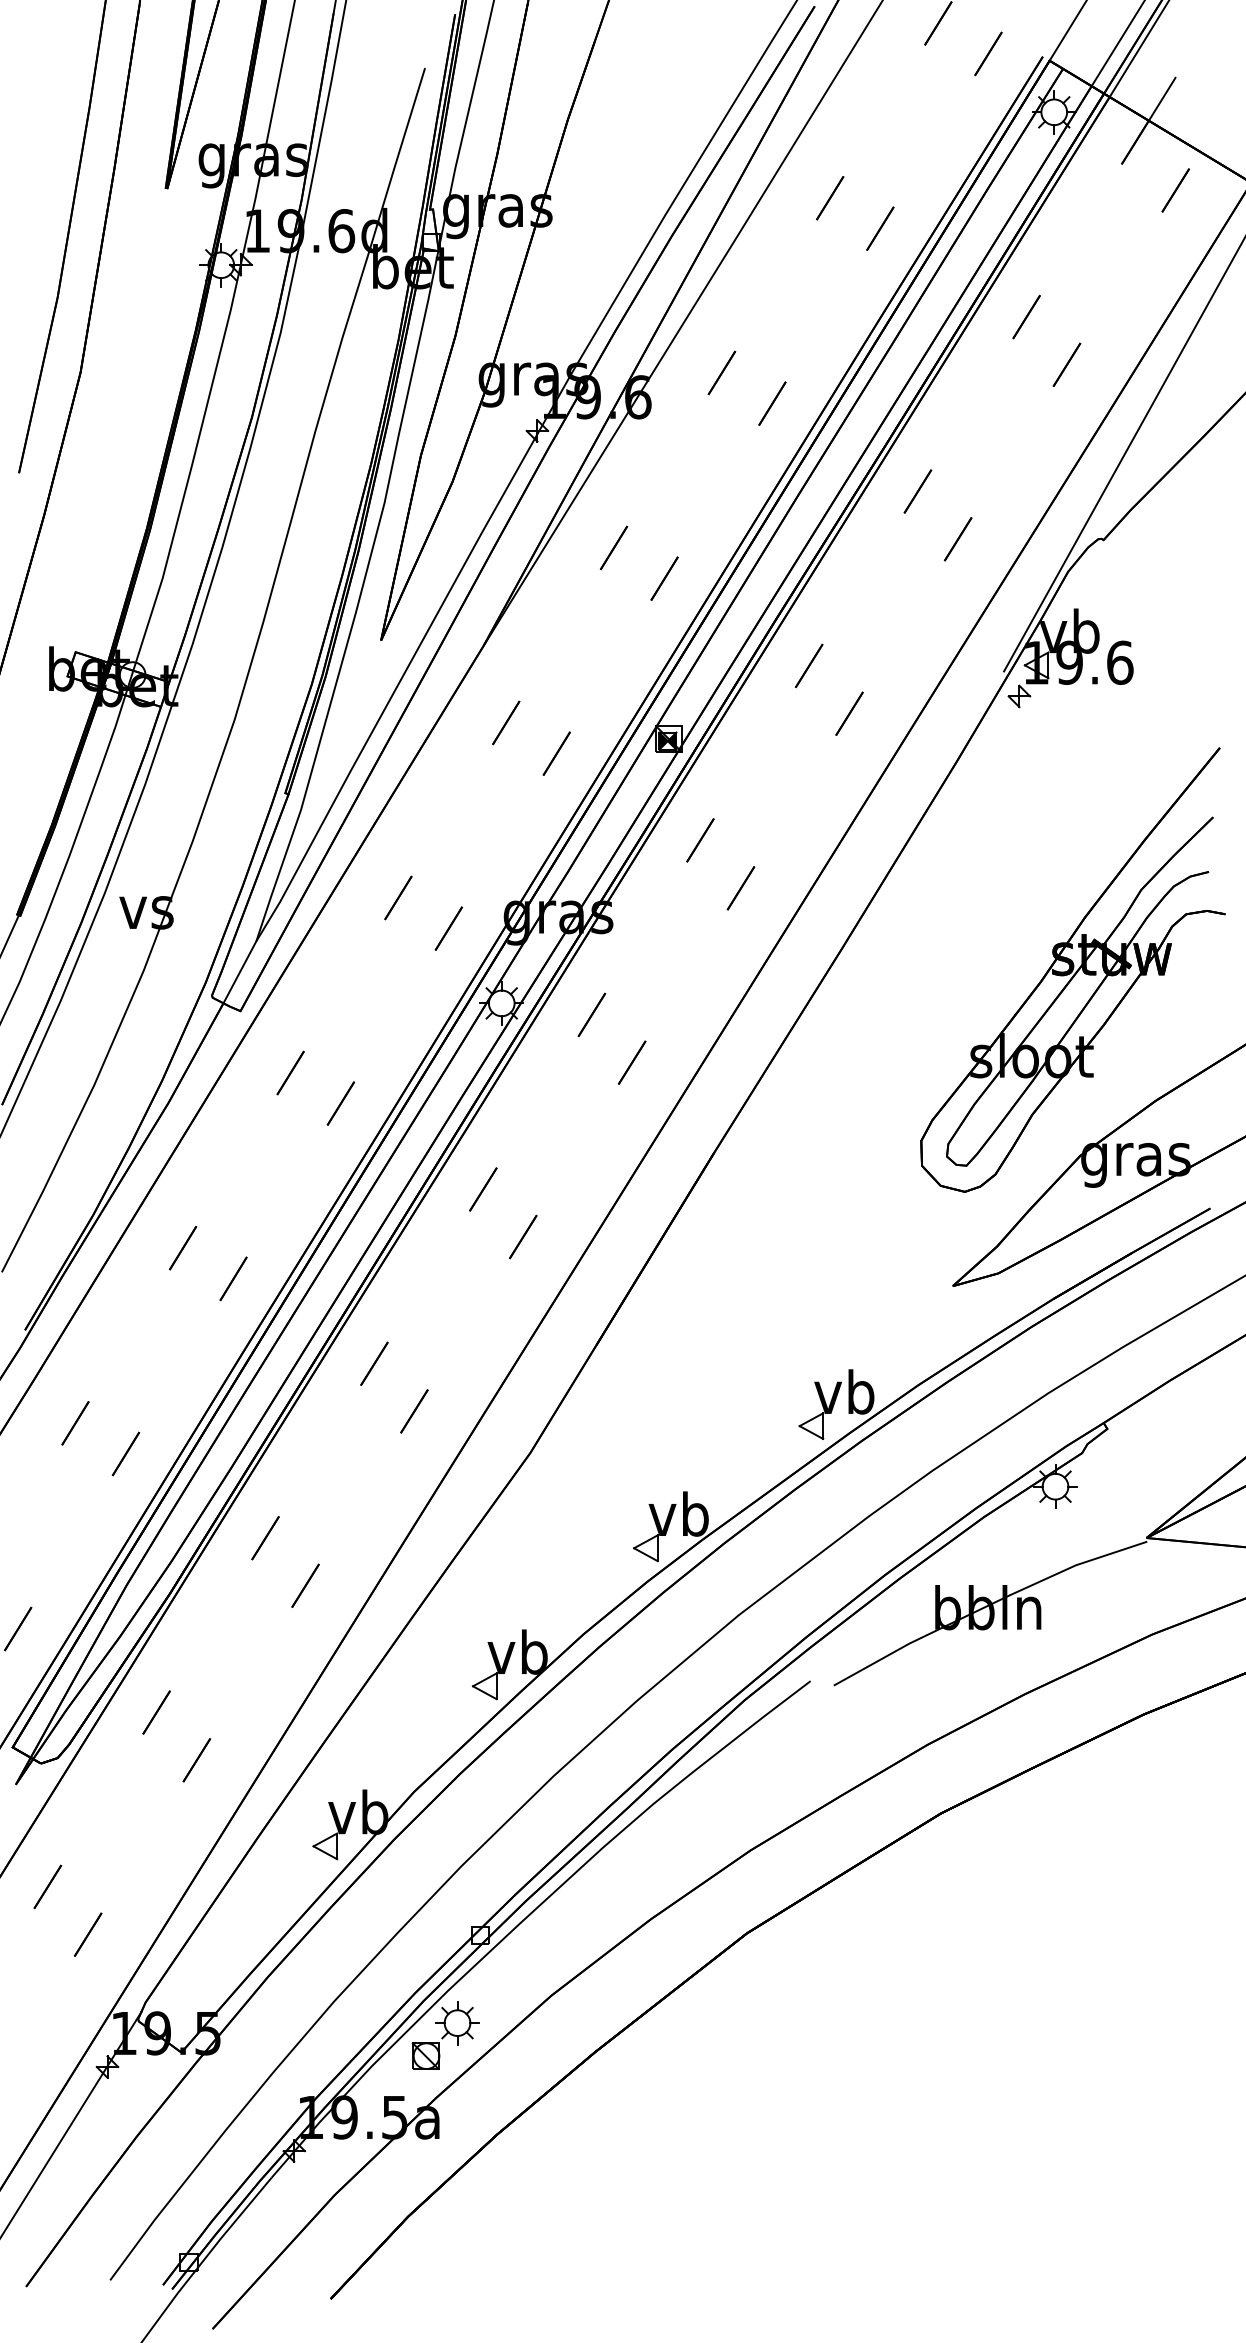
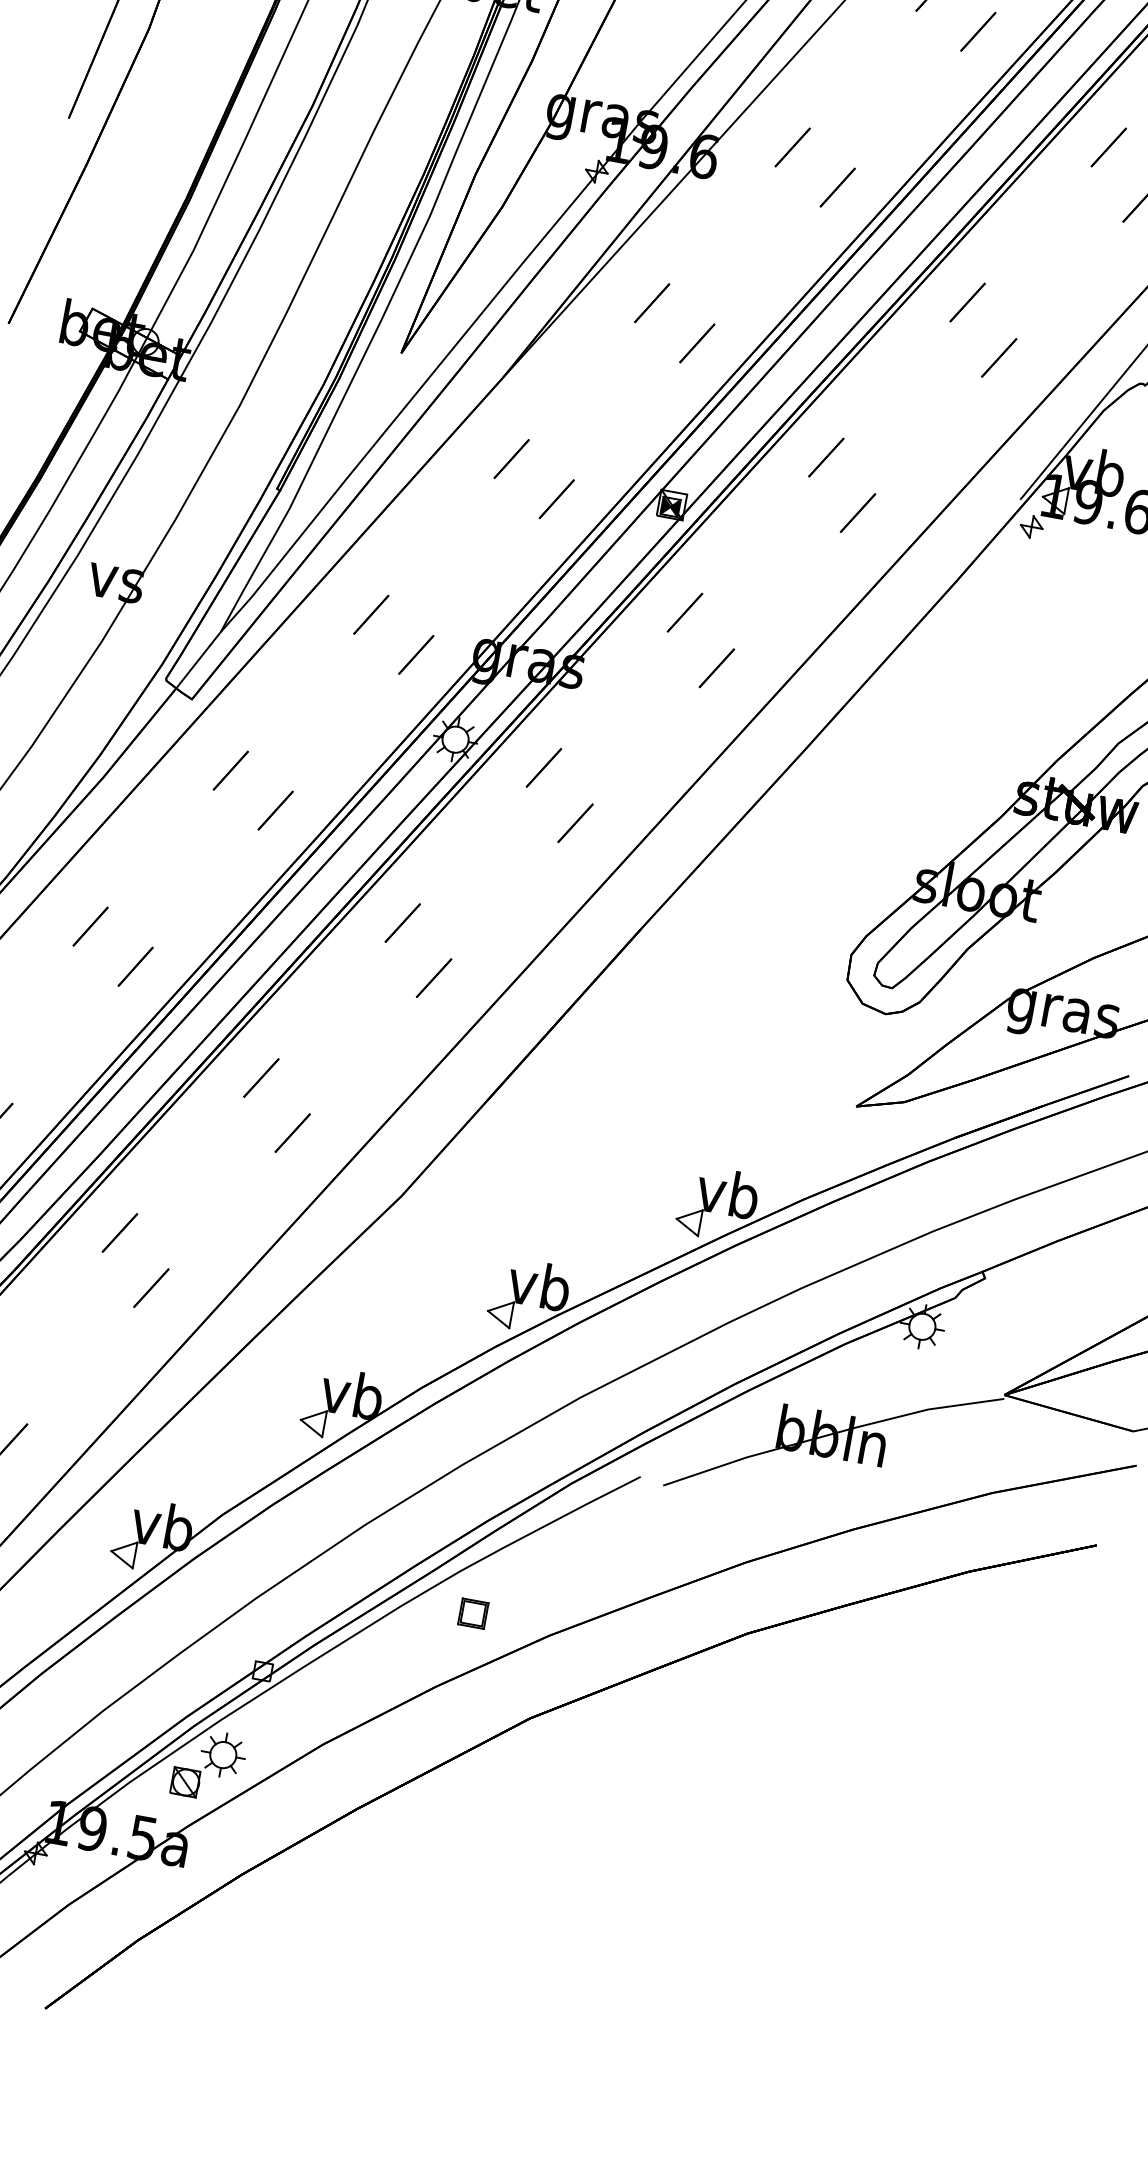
part: (673, 1842) -> (473, 1613), added

